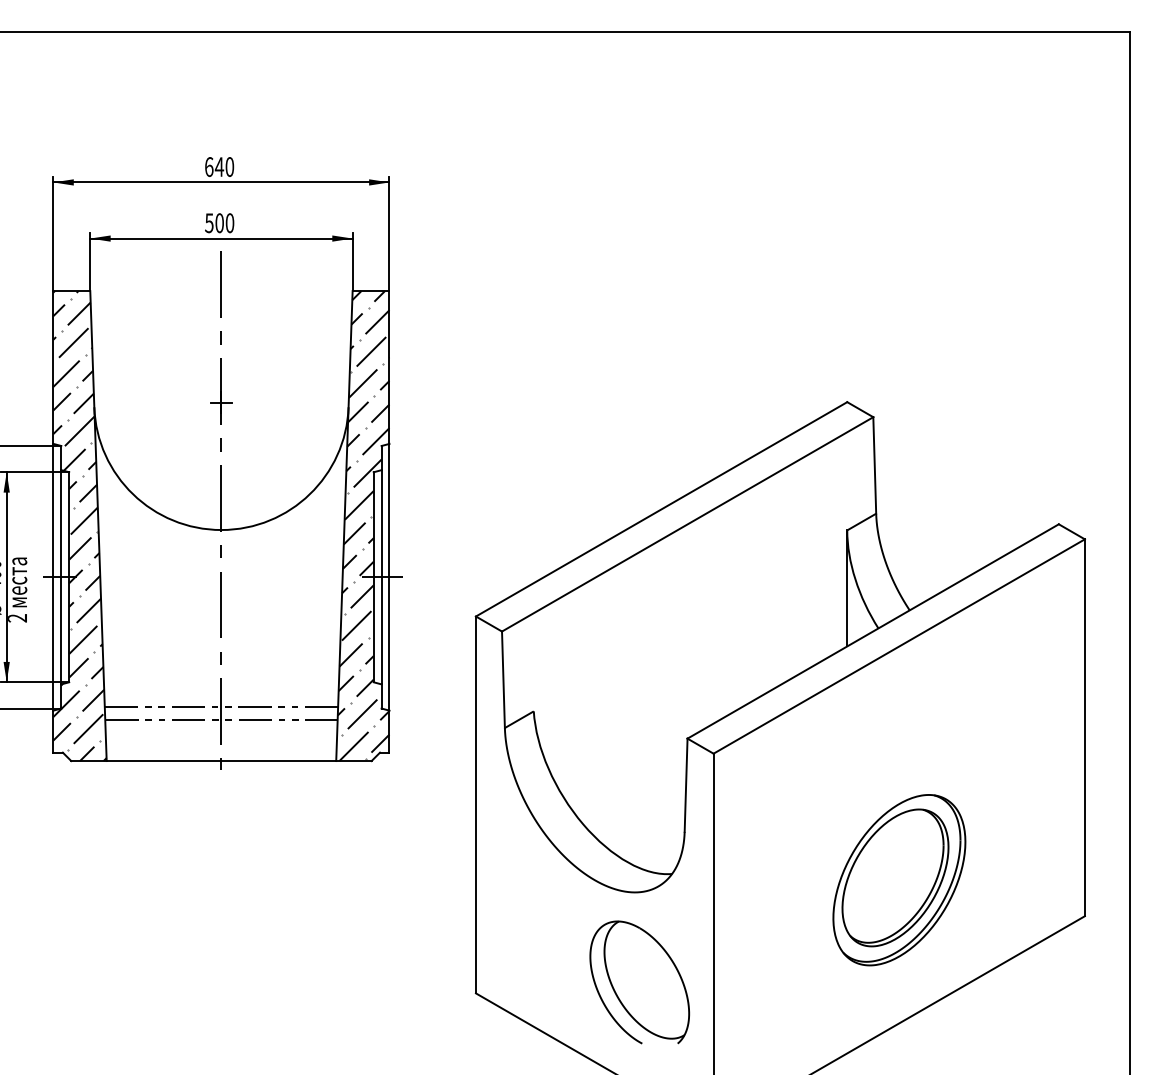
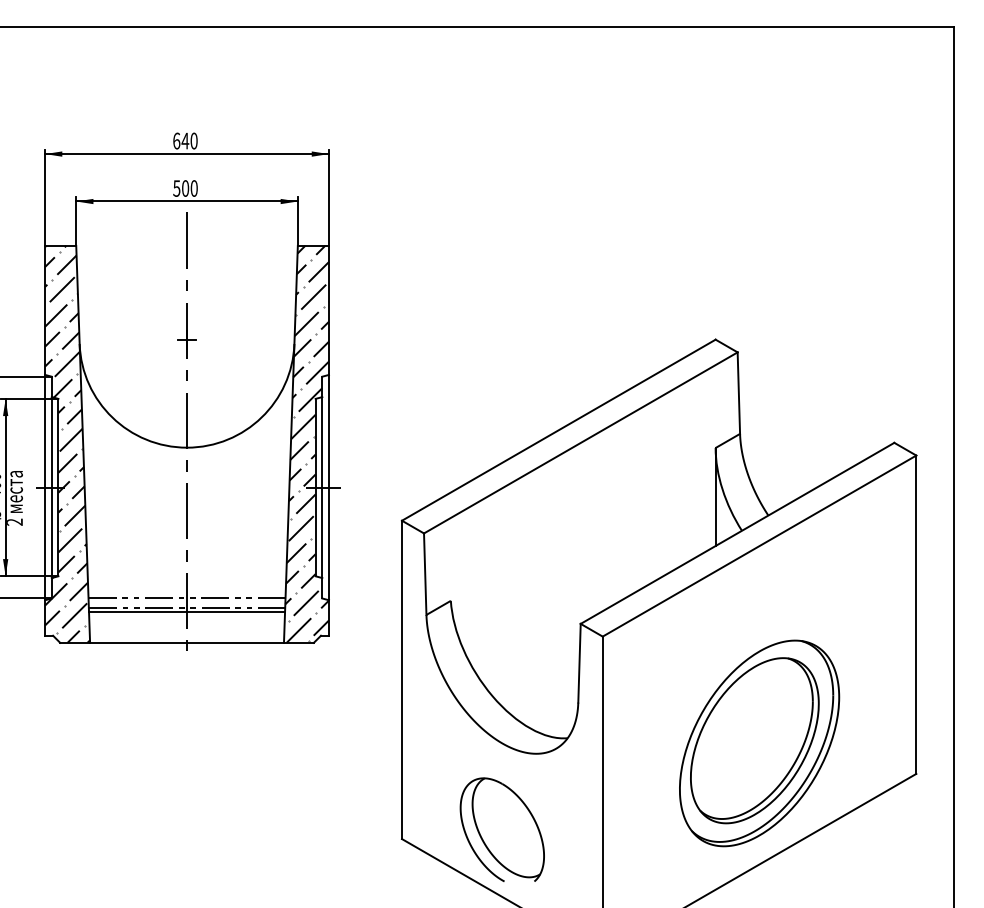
line: (222, 723) -> (187, 611), added
part: (899, 880) -> (759, 743), size x1.43
part: (638, 982) -> (501, 829), moved

